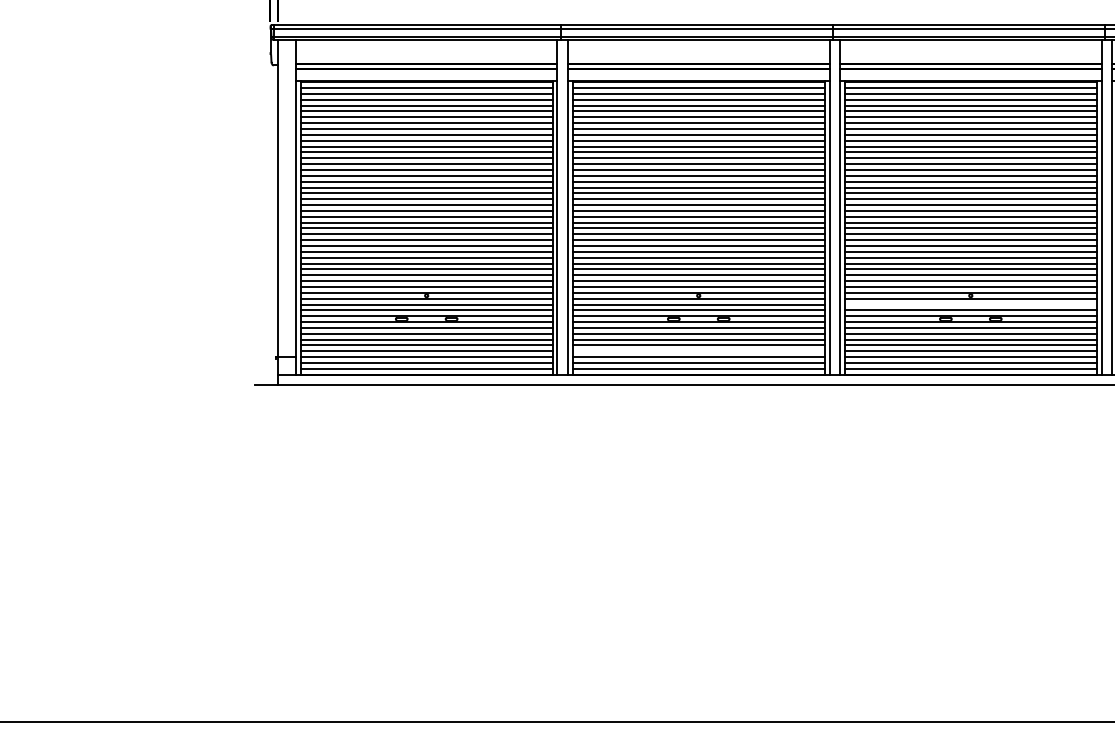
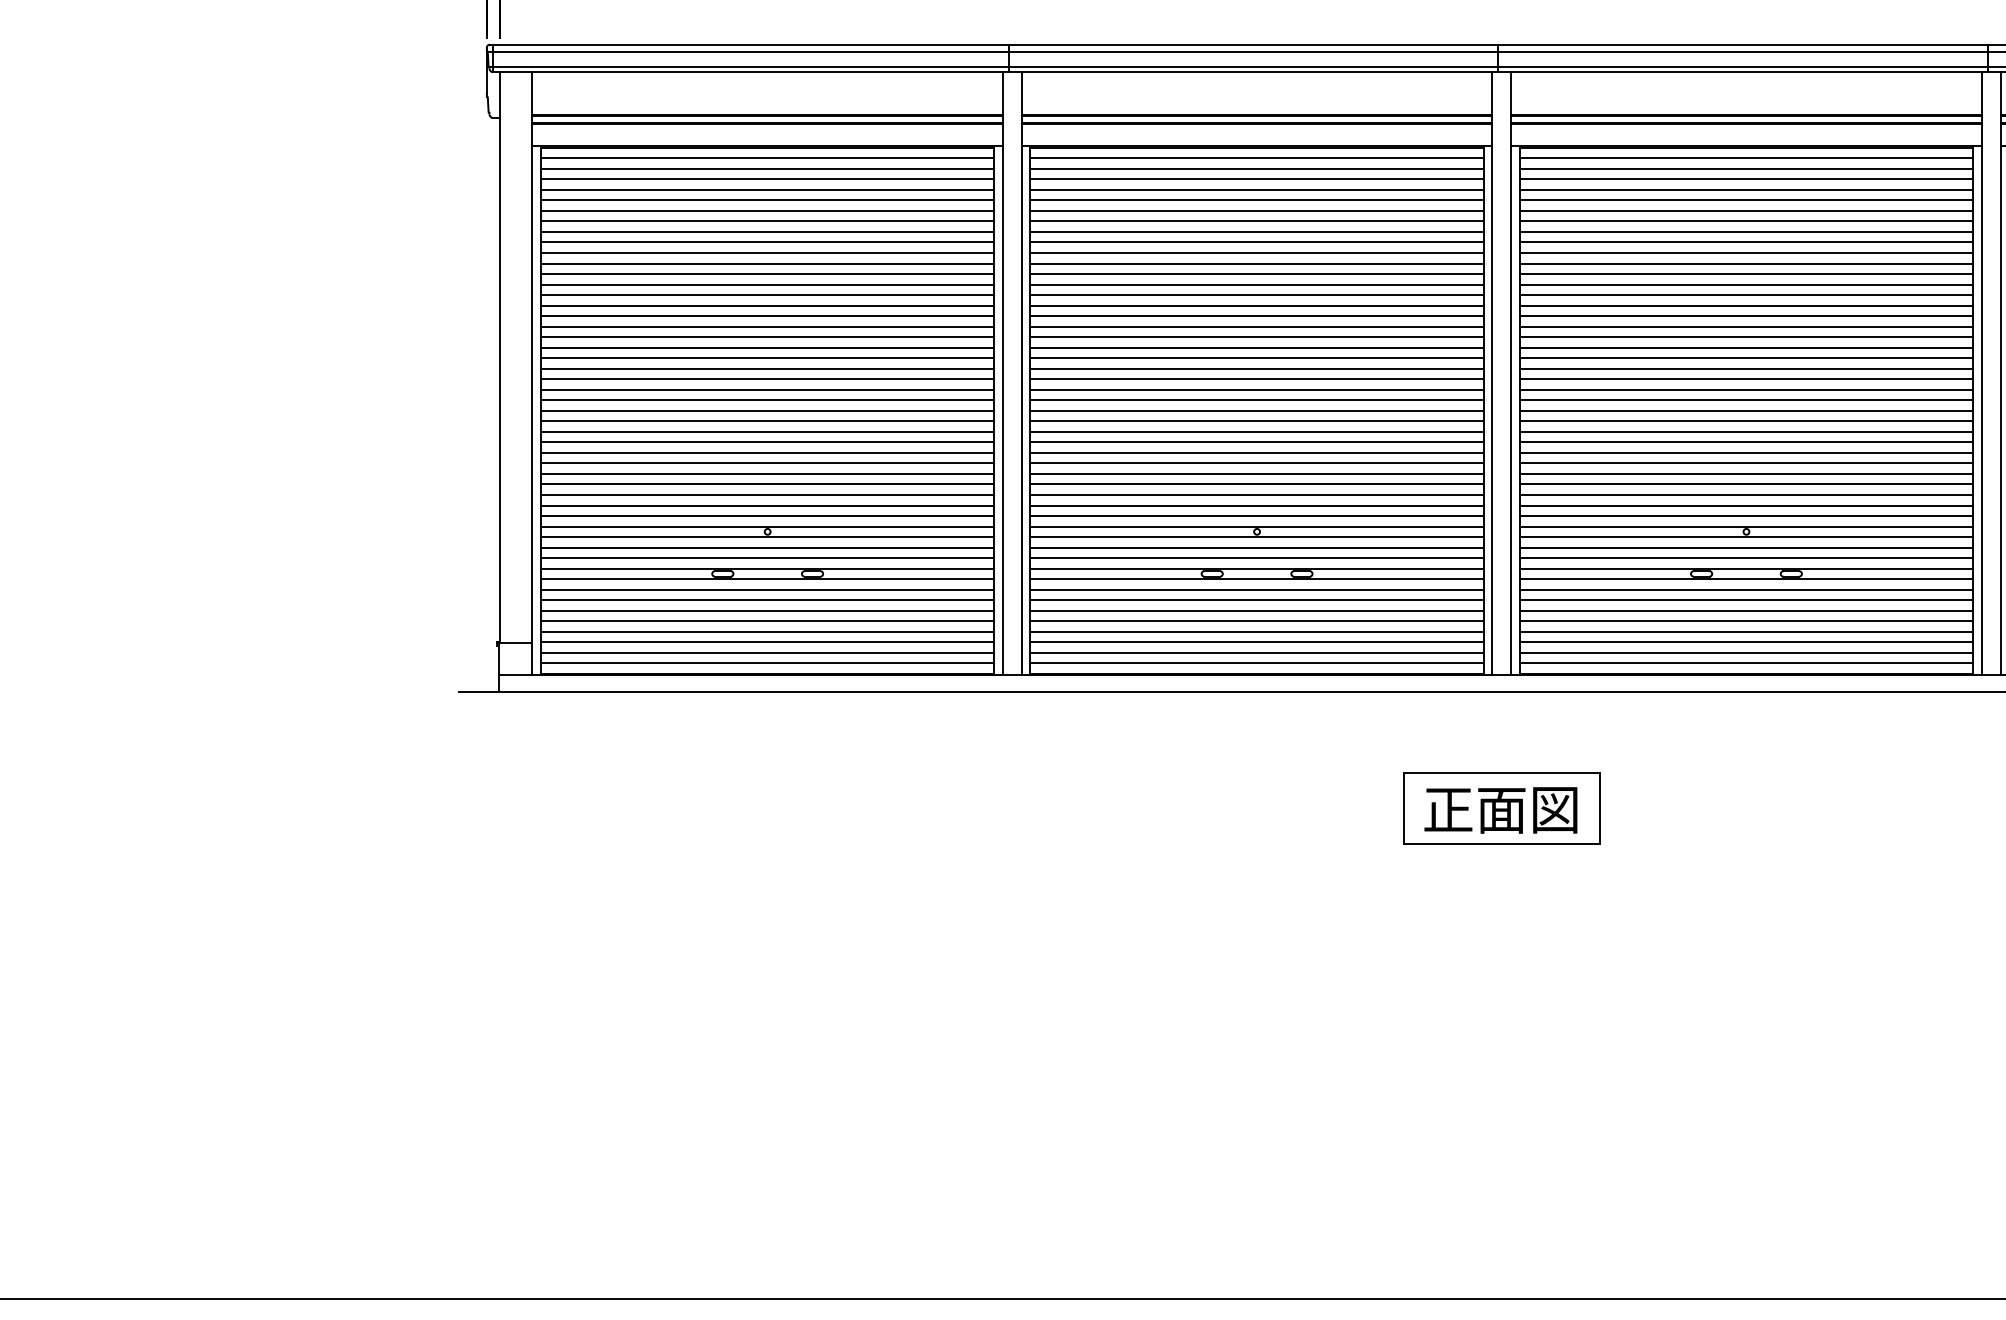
line: (970, 304) -> (1745, 547), added
line: (698, 351) -> (1256, 632), added
part: (834, 449) -> (1501, 808), added

